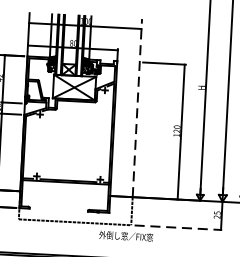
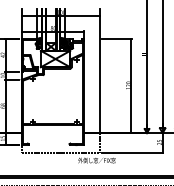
line: (138, 107) -> (100, 70), dashed -> solid
line: (177, 227) -> (132, 152), dashed -> solid

